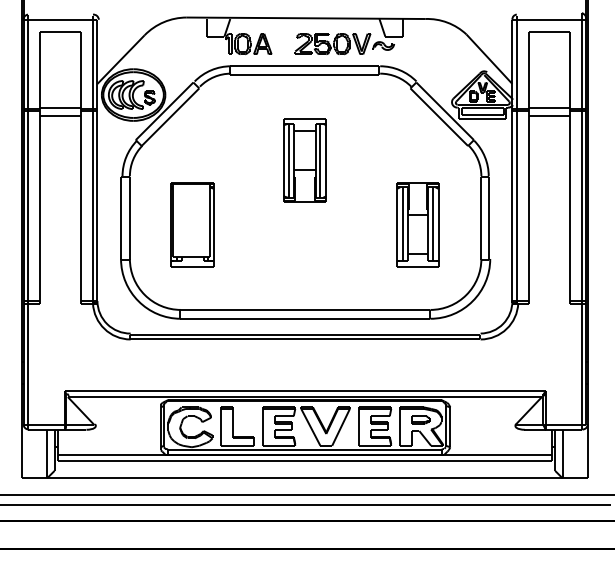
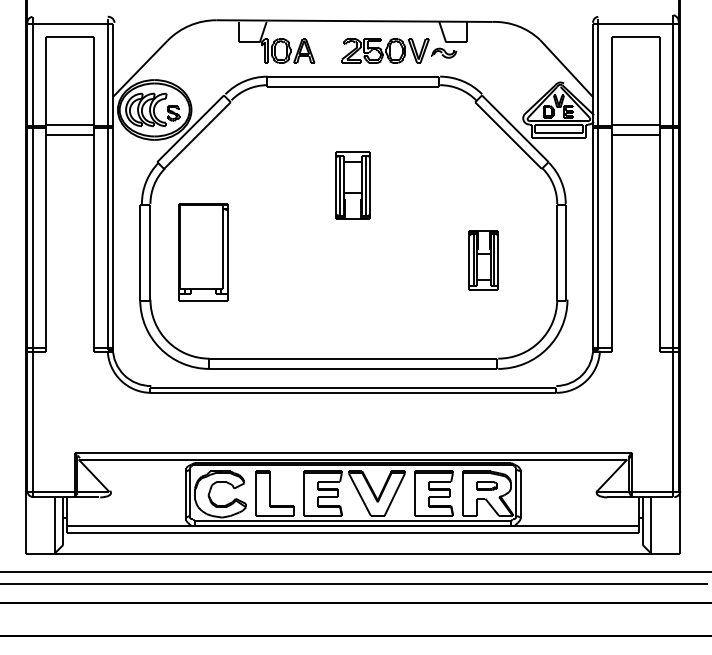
part: (304, 160) -> (352, 185), size x0.7
part: (192, 224) -> (203, 251), moved
part: (417, 224) -> (483, 259), size x0.6

